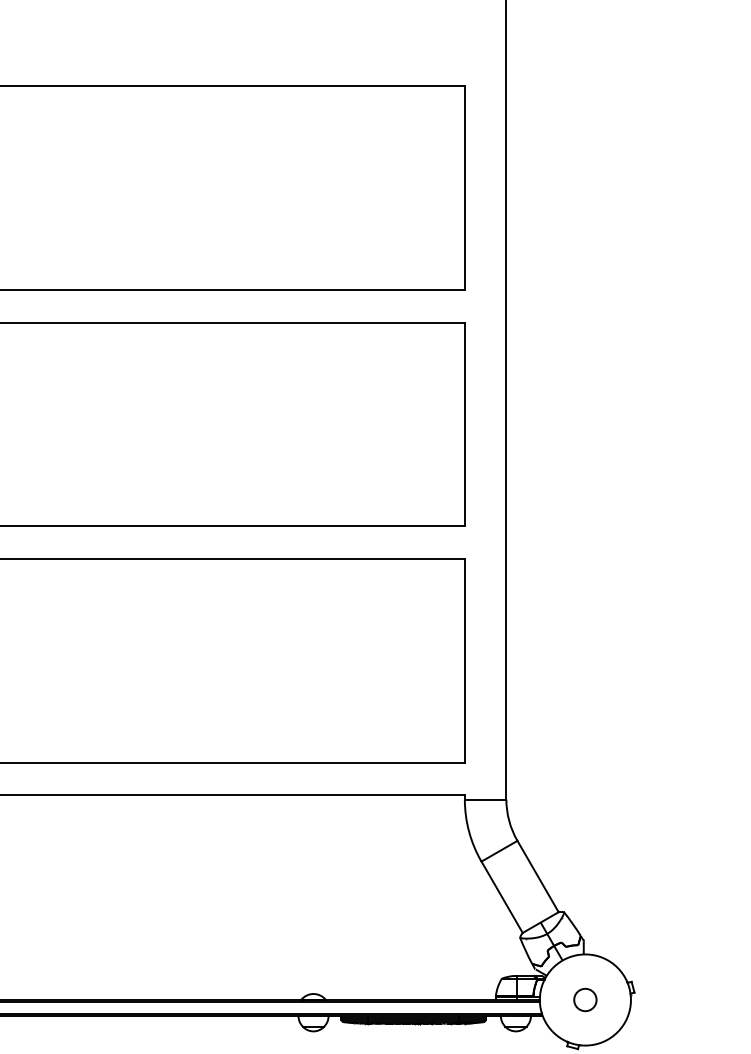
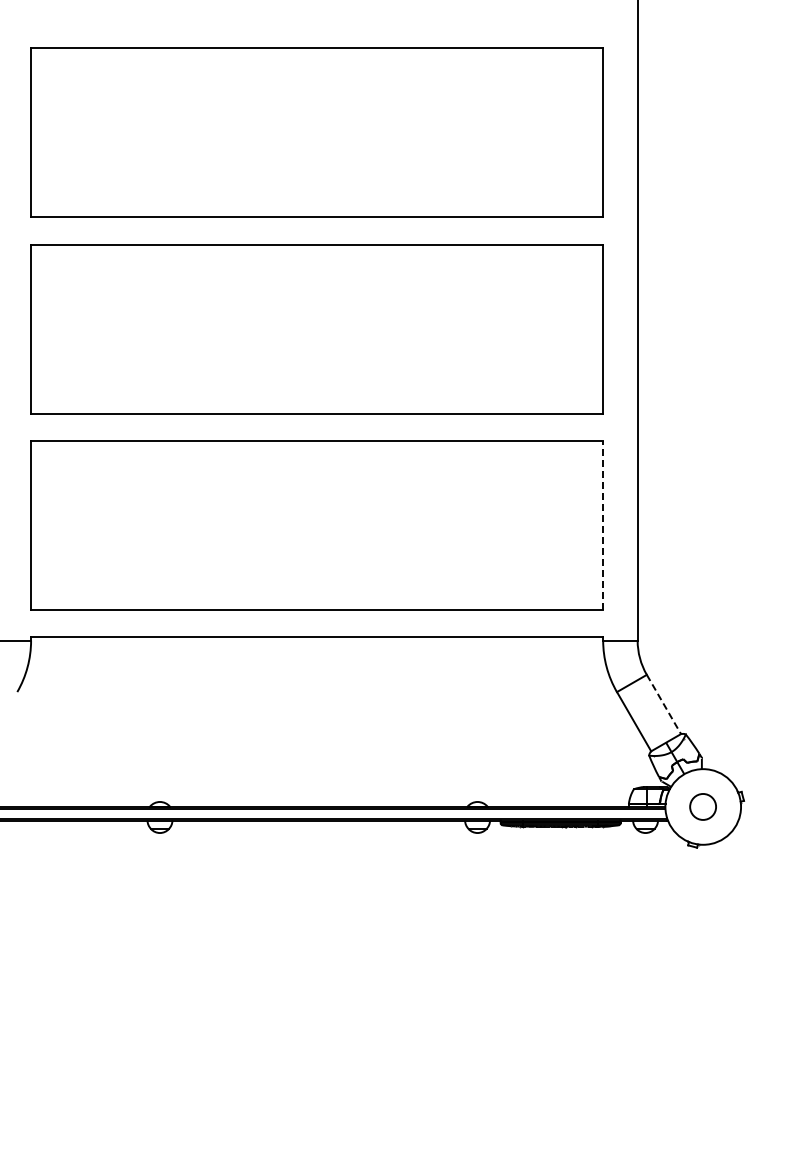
line: (465, 660) -> (603, 525), solid -> dashed
line: (538, 876) -> (664, 704), solid -> dashed
circle: (585, 999) -> (703, 806), size x1.4

